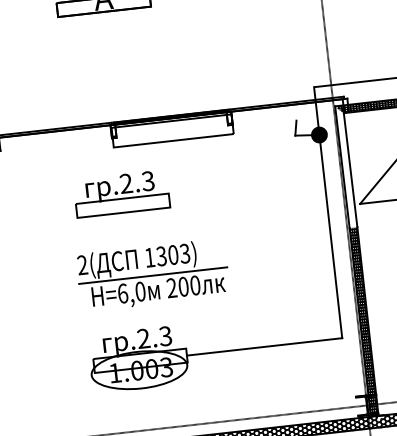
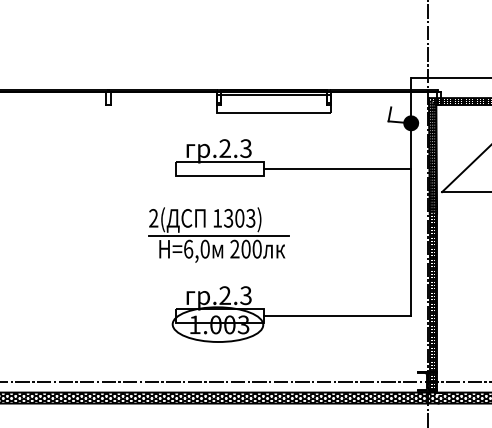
hatch: (345, 166) -> (432, 155), added
line: (247, 191) -> (337, 168), added
part: (152, 274) -> (218, 234), moved

